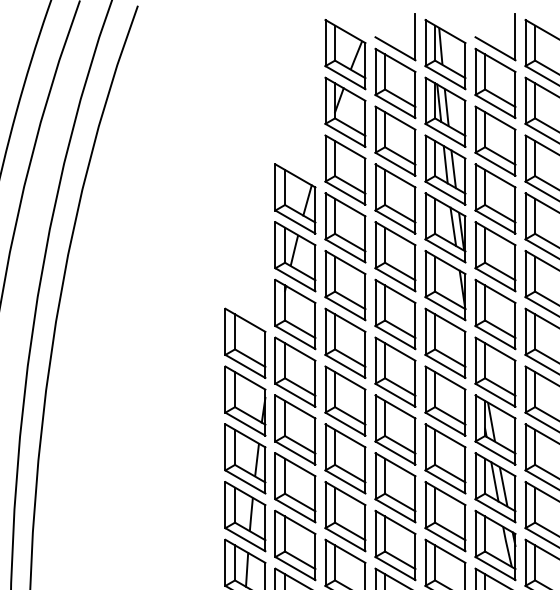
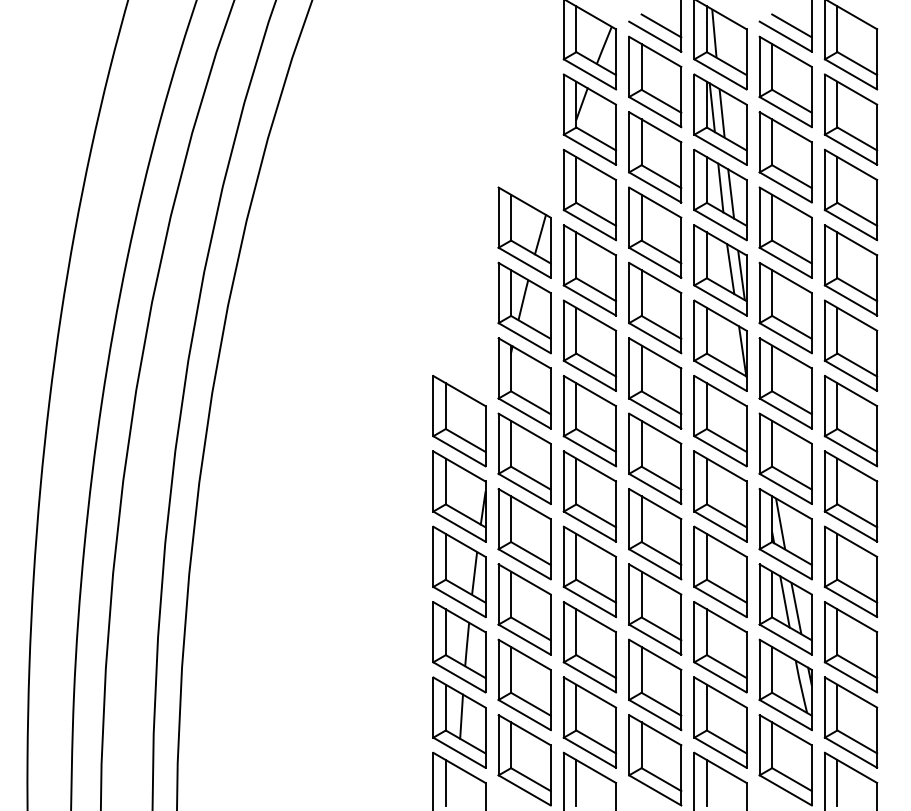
line: (400, 40) -> (661, 25), added
line: (499, 40) -> (791, 25), added

